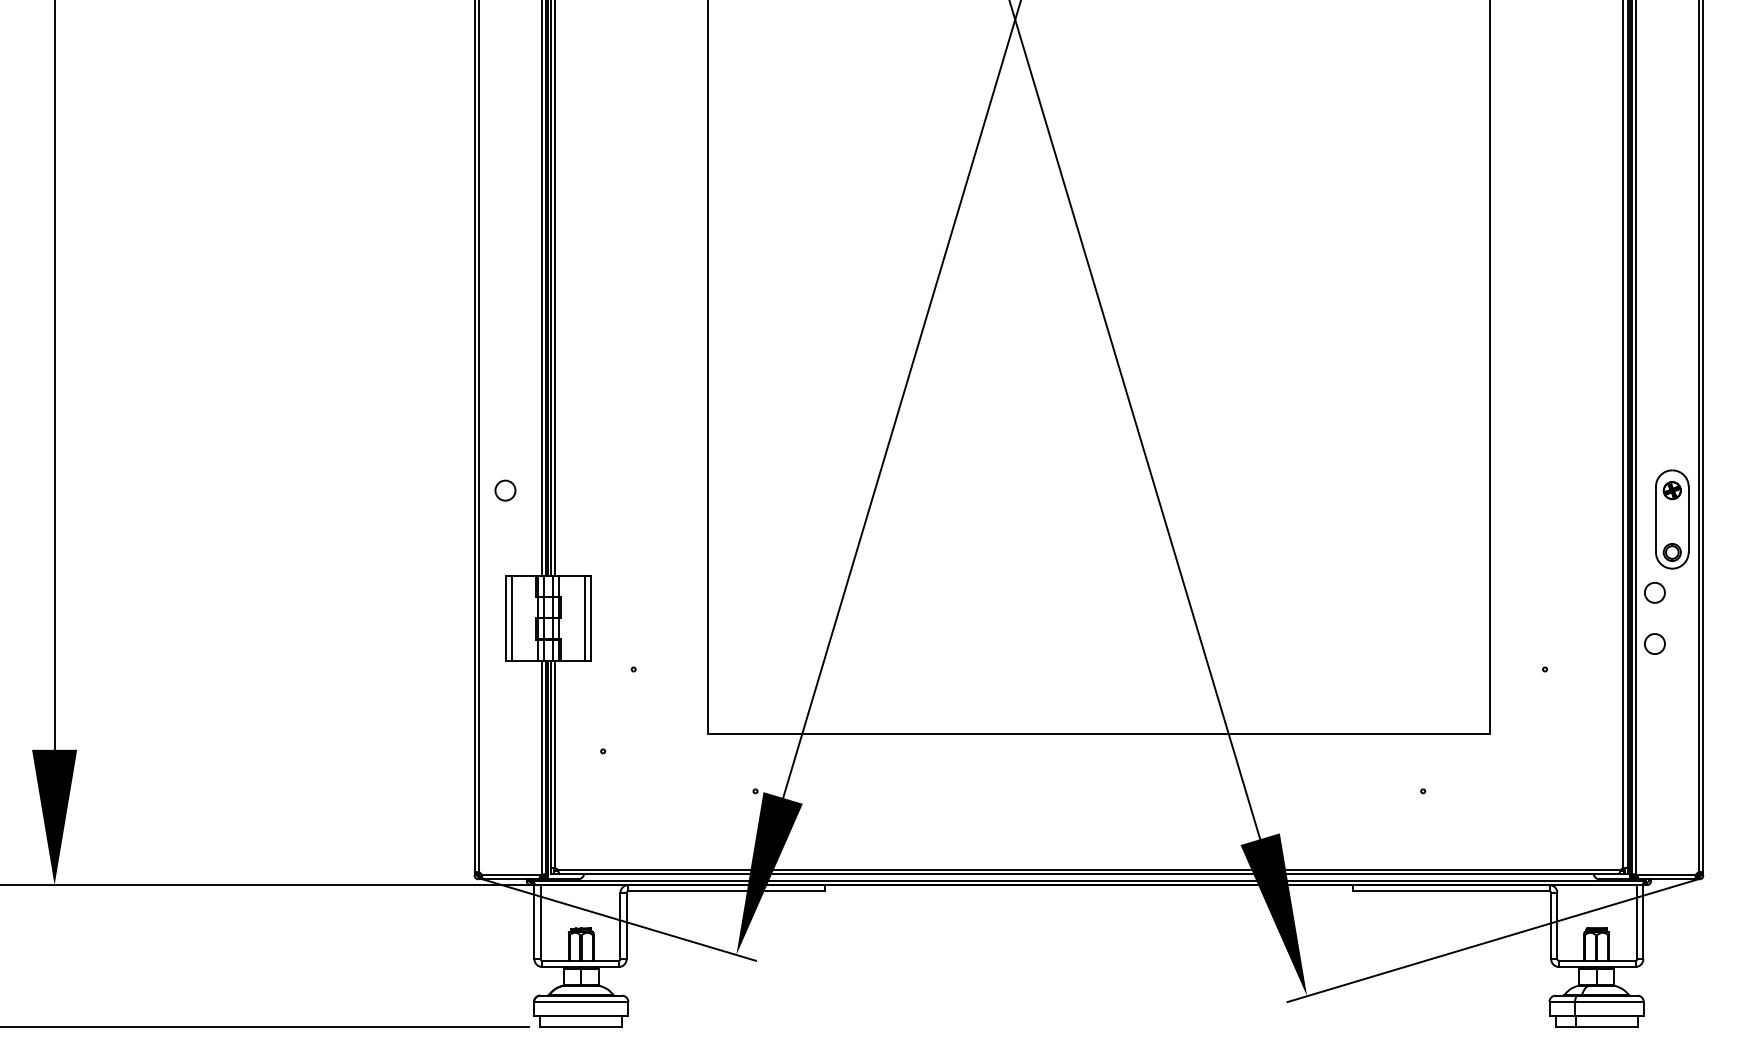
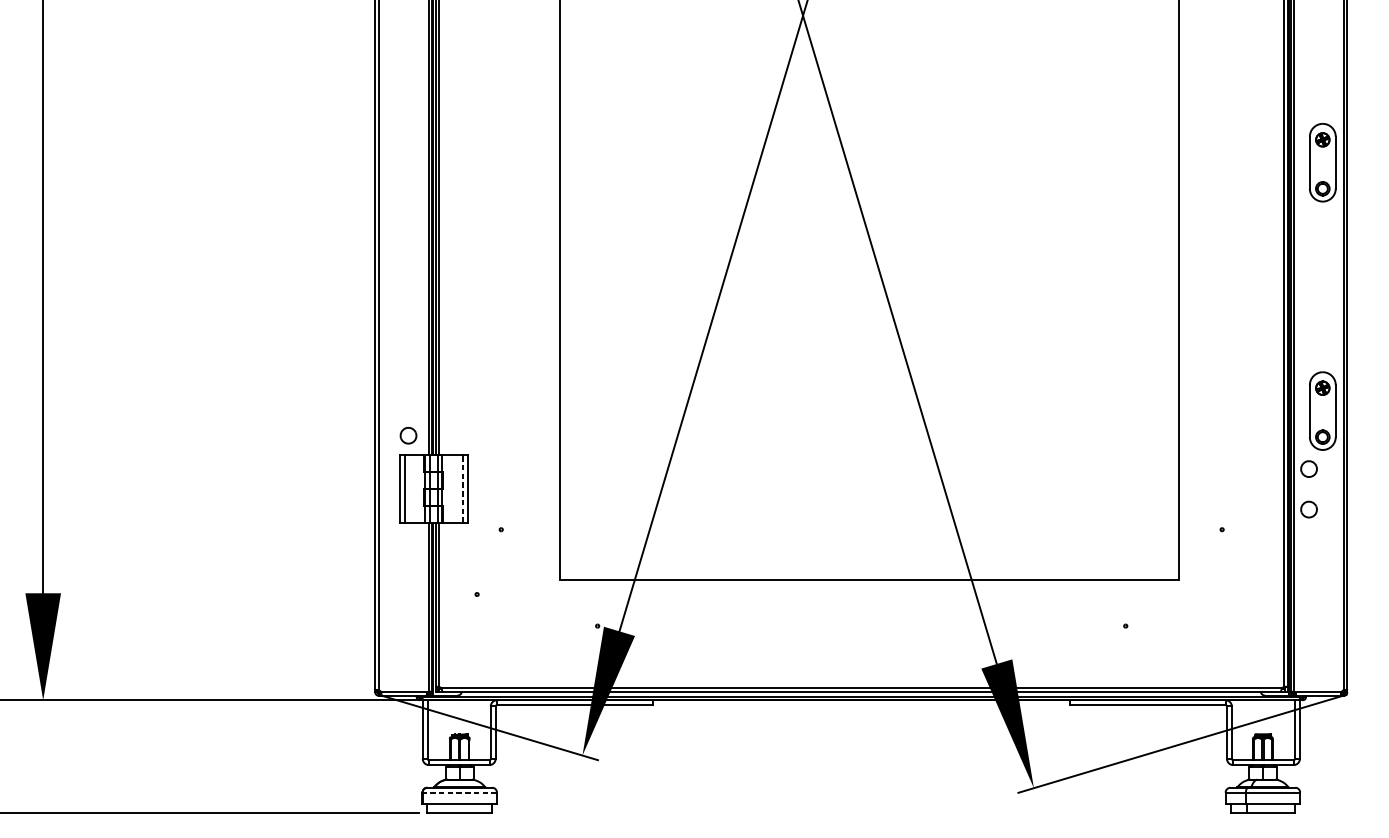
part: (1672, 205) -> (1322, 162), added
part: (505, 490) -> (408, 435), moved
line: (585, 618) -> (463, 489), solid -> dashed
line: (580, 1001) -> (459, 792), solid -> dashed

